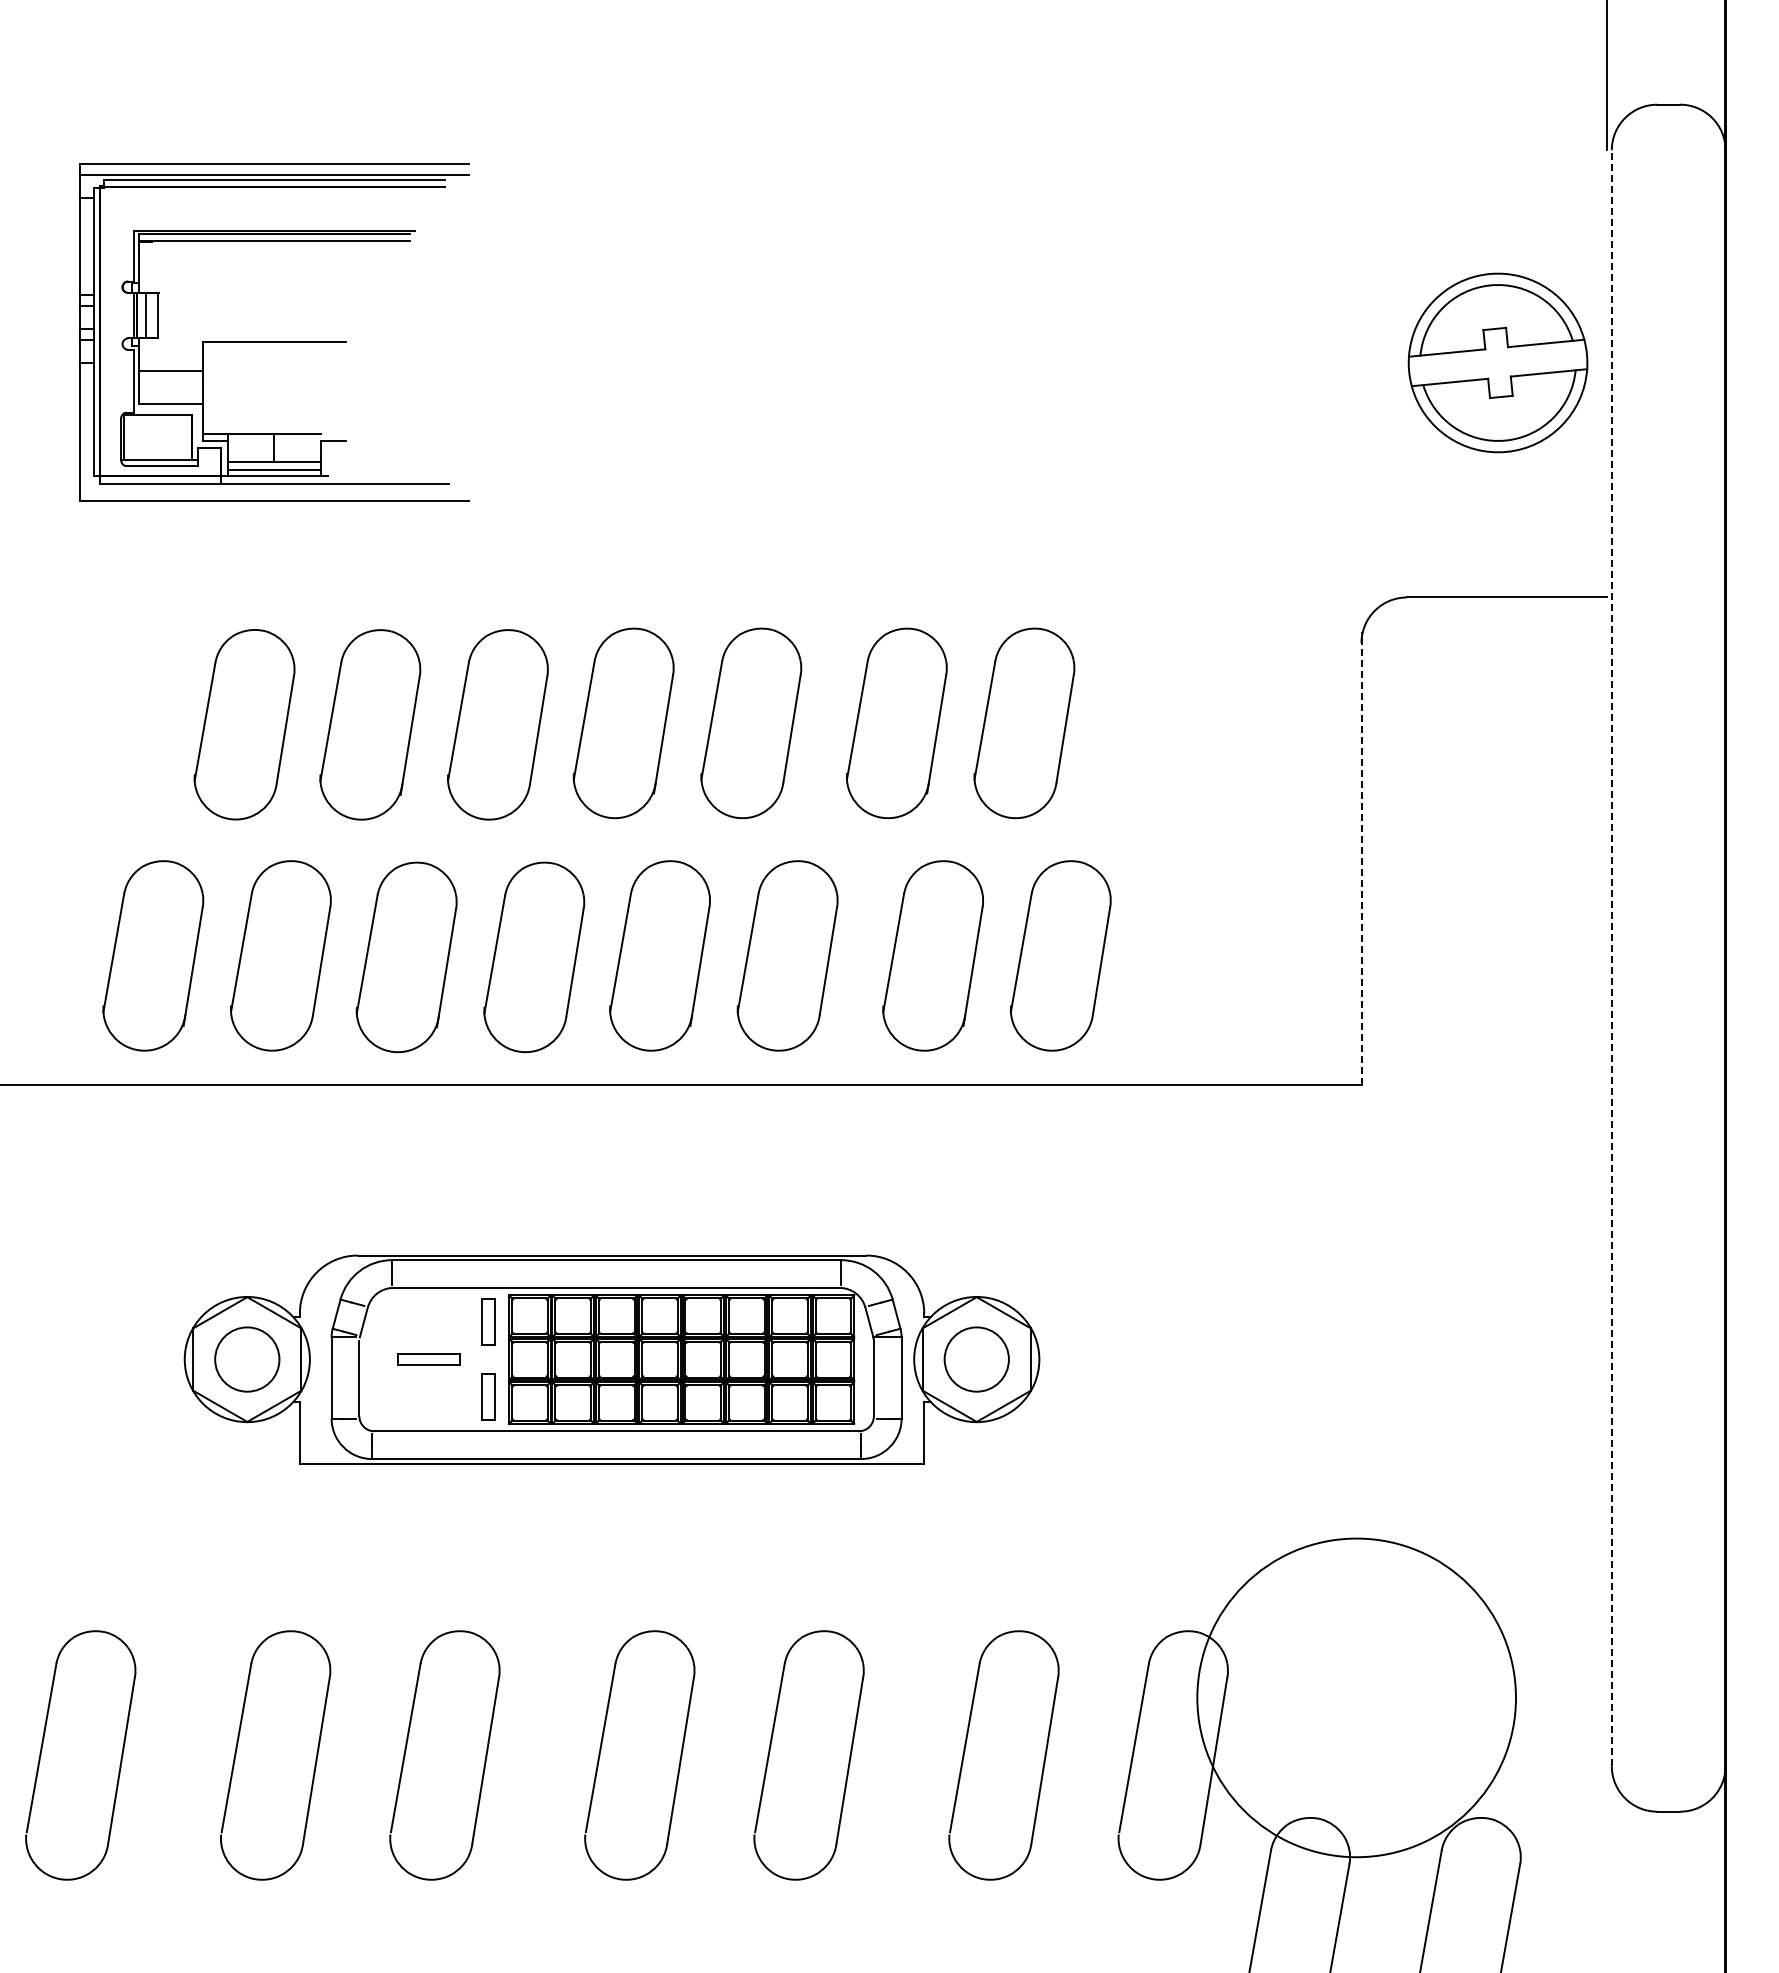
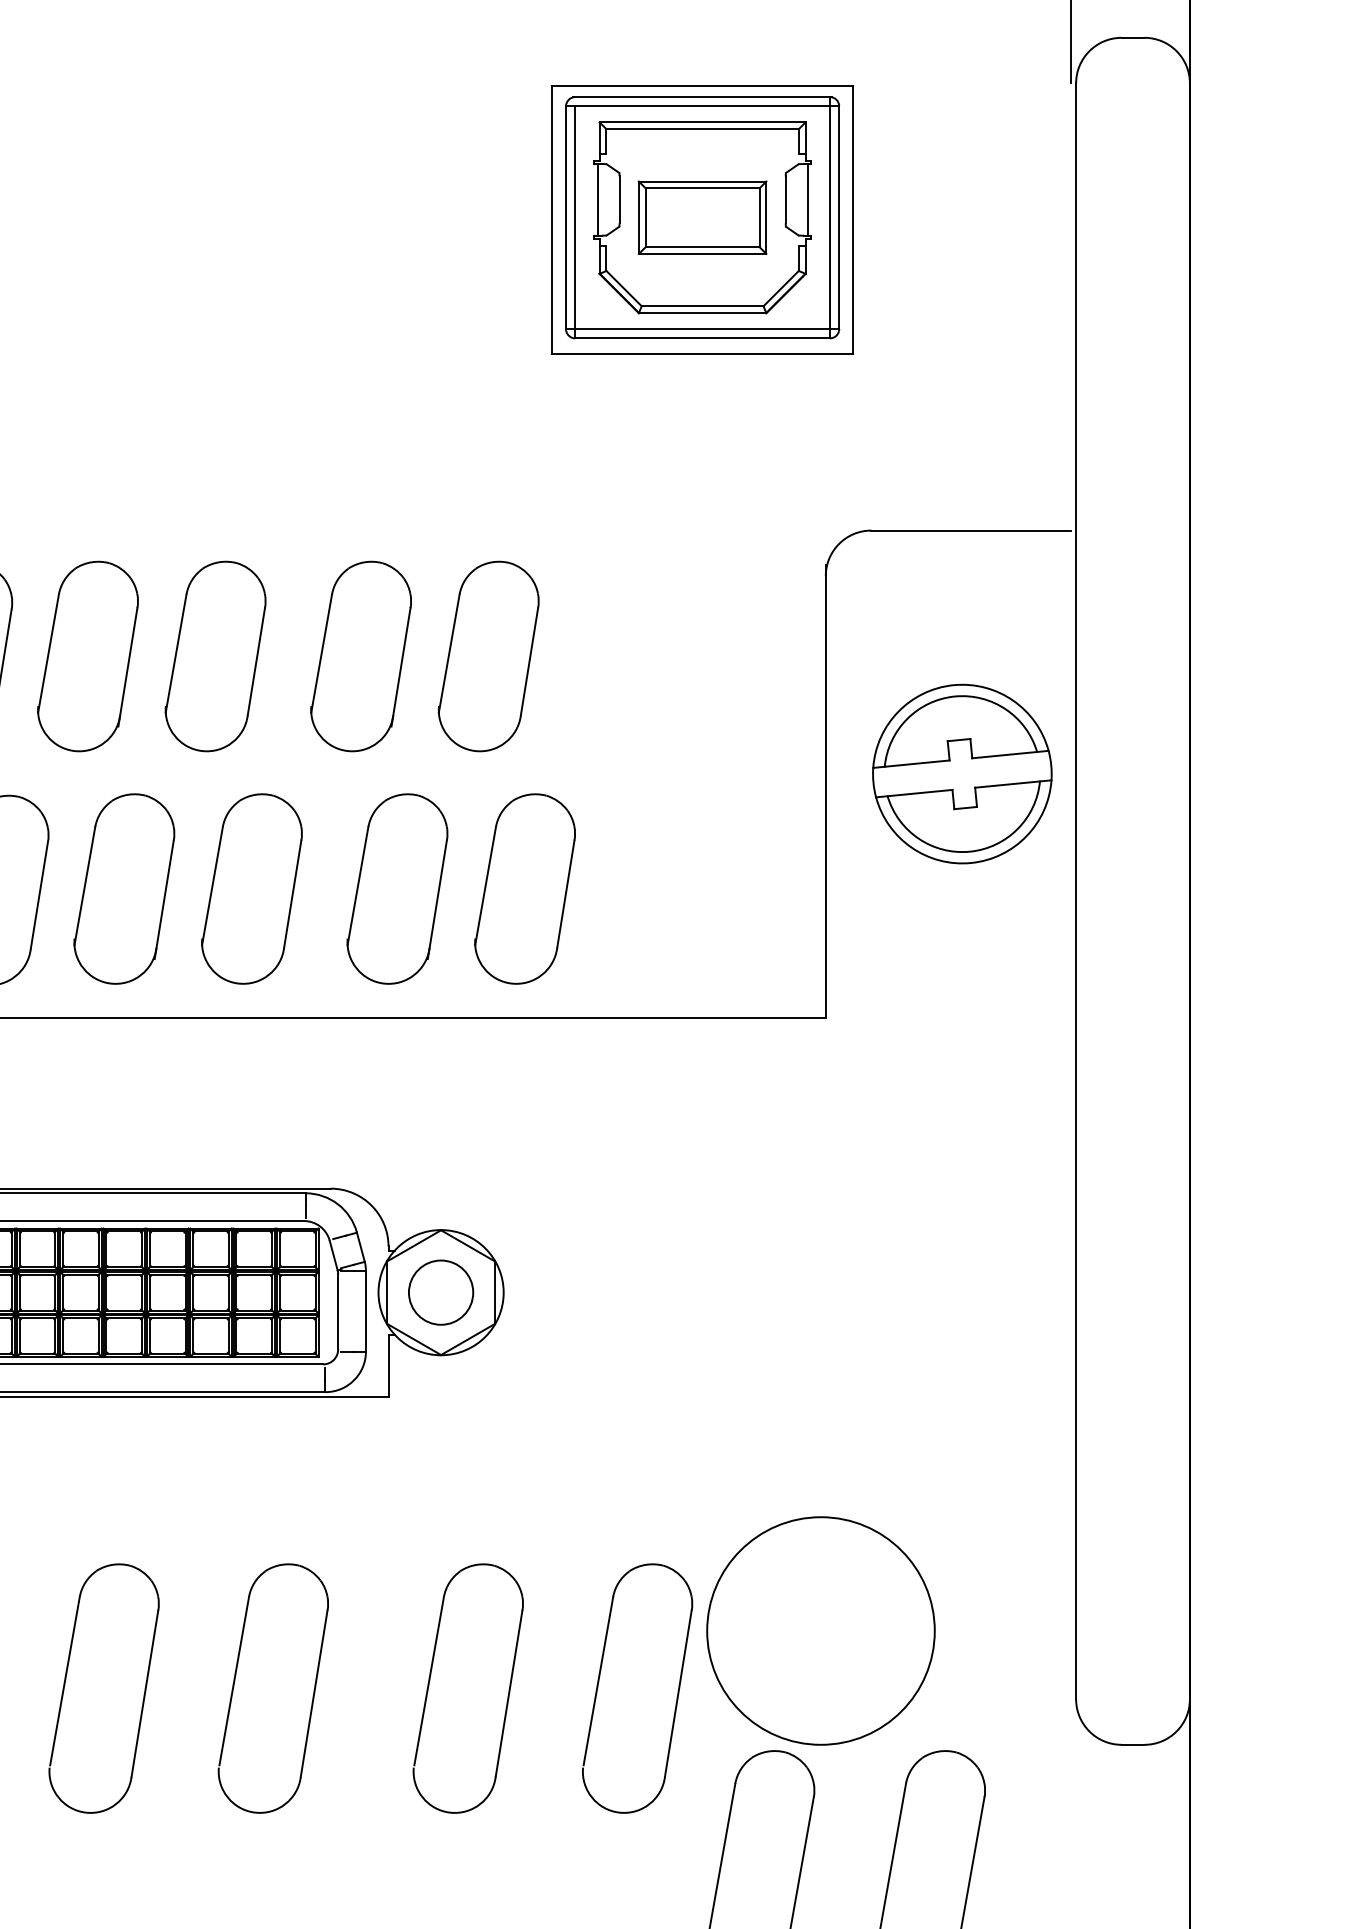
part: (1238, 286) -> (702, 219), added
part: (1497, 362) -> (961, 773), moved
line: (1361, 857) -> (825, 790), dashed -> solid
line: (1611, 958) -> (1075, 891), dashed -> solid
circle: (1356, 1697) -> (820, 1630), size x0.71

